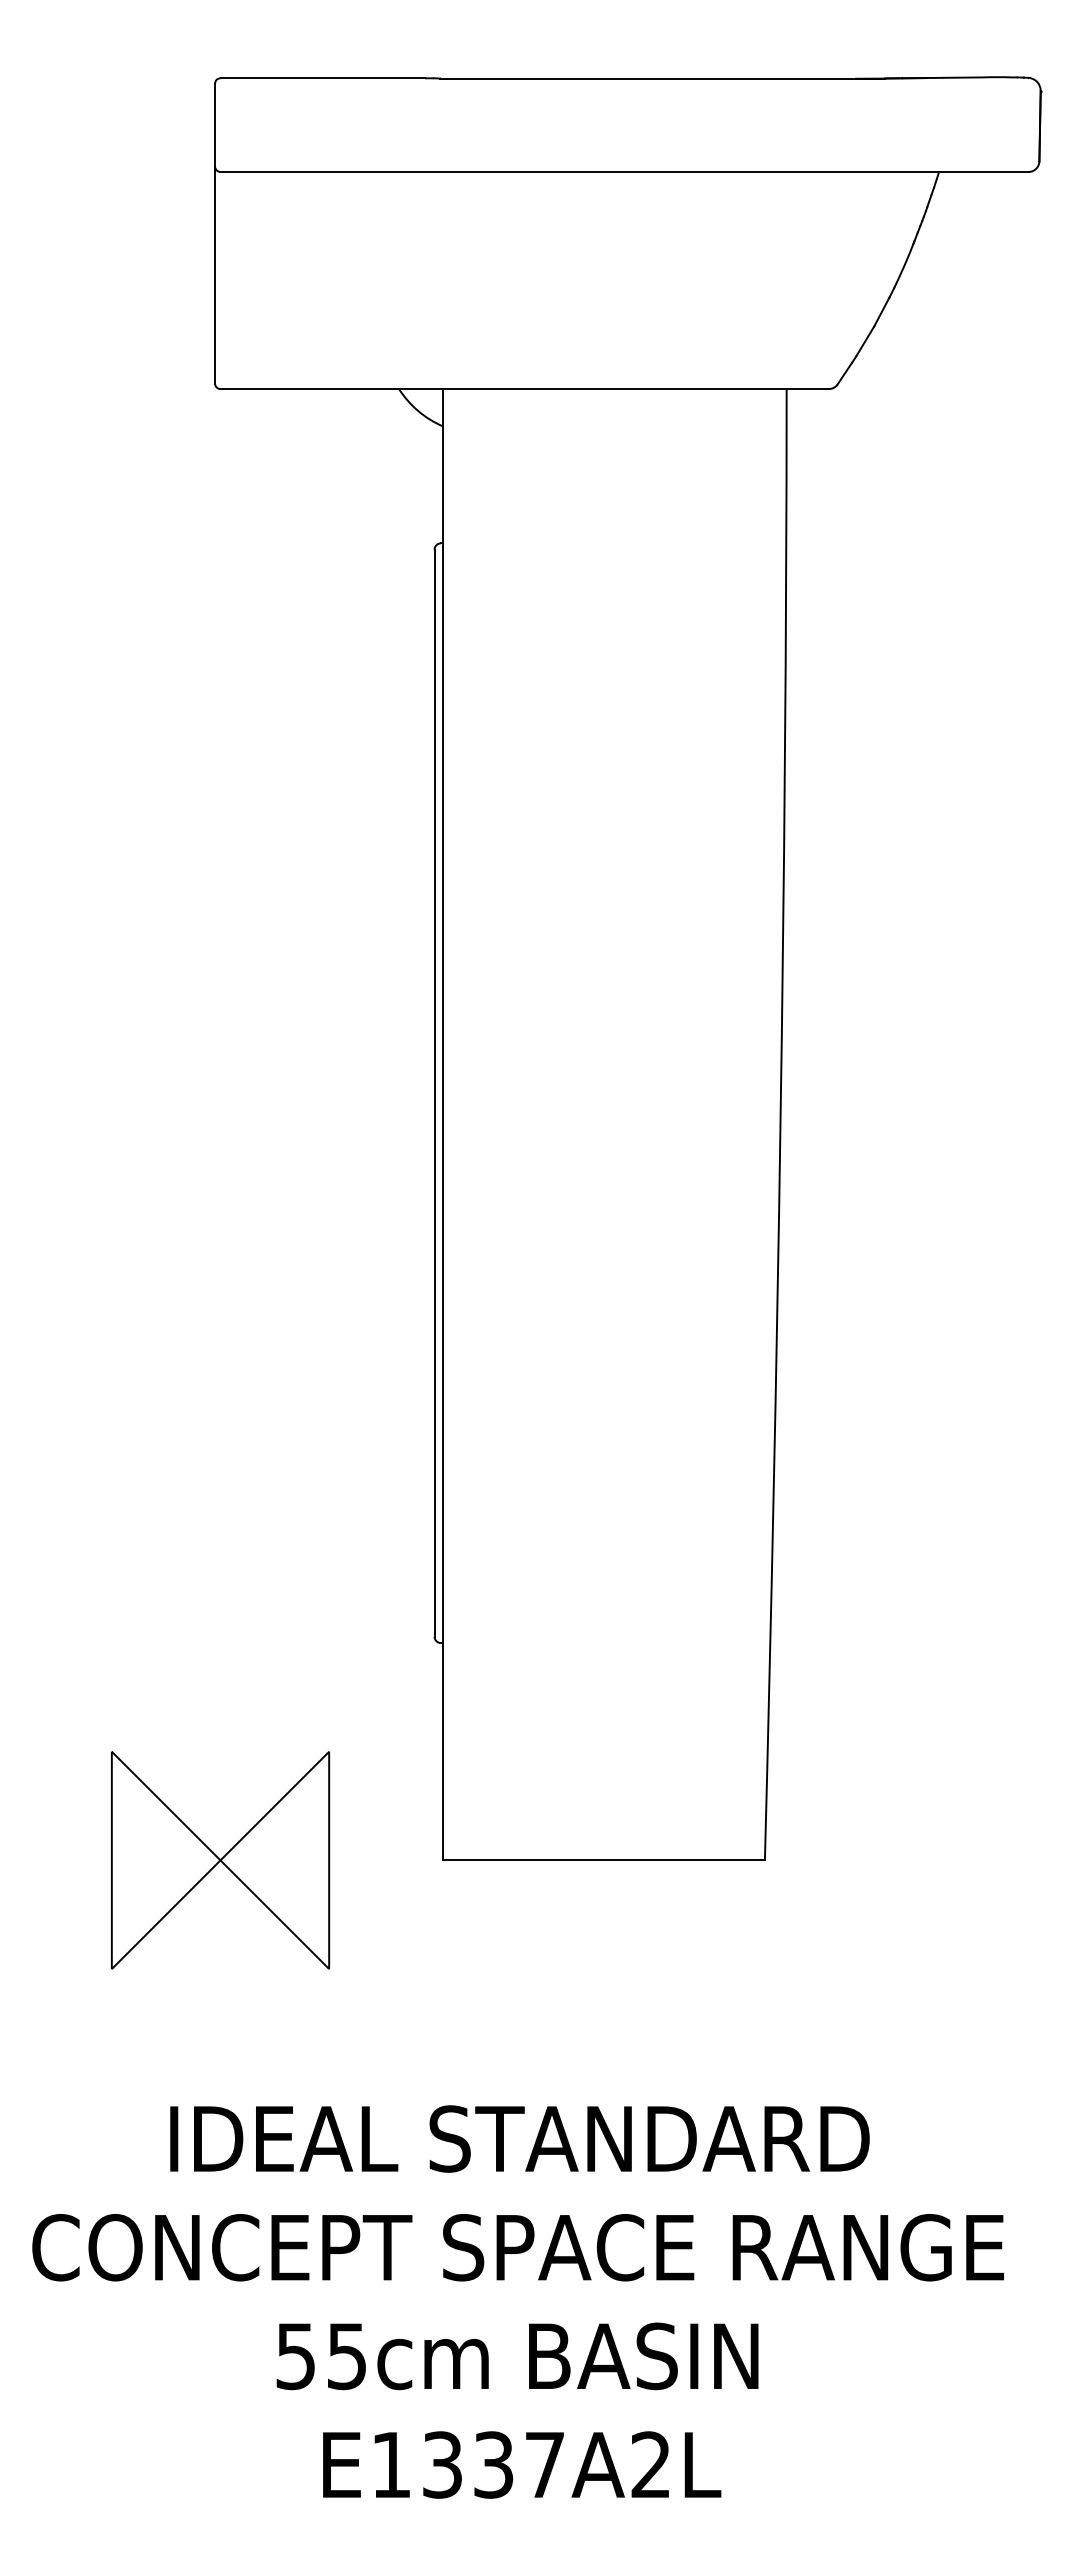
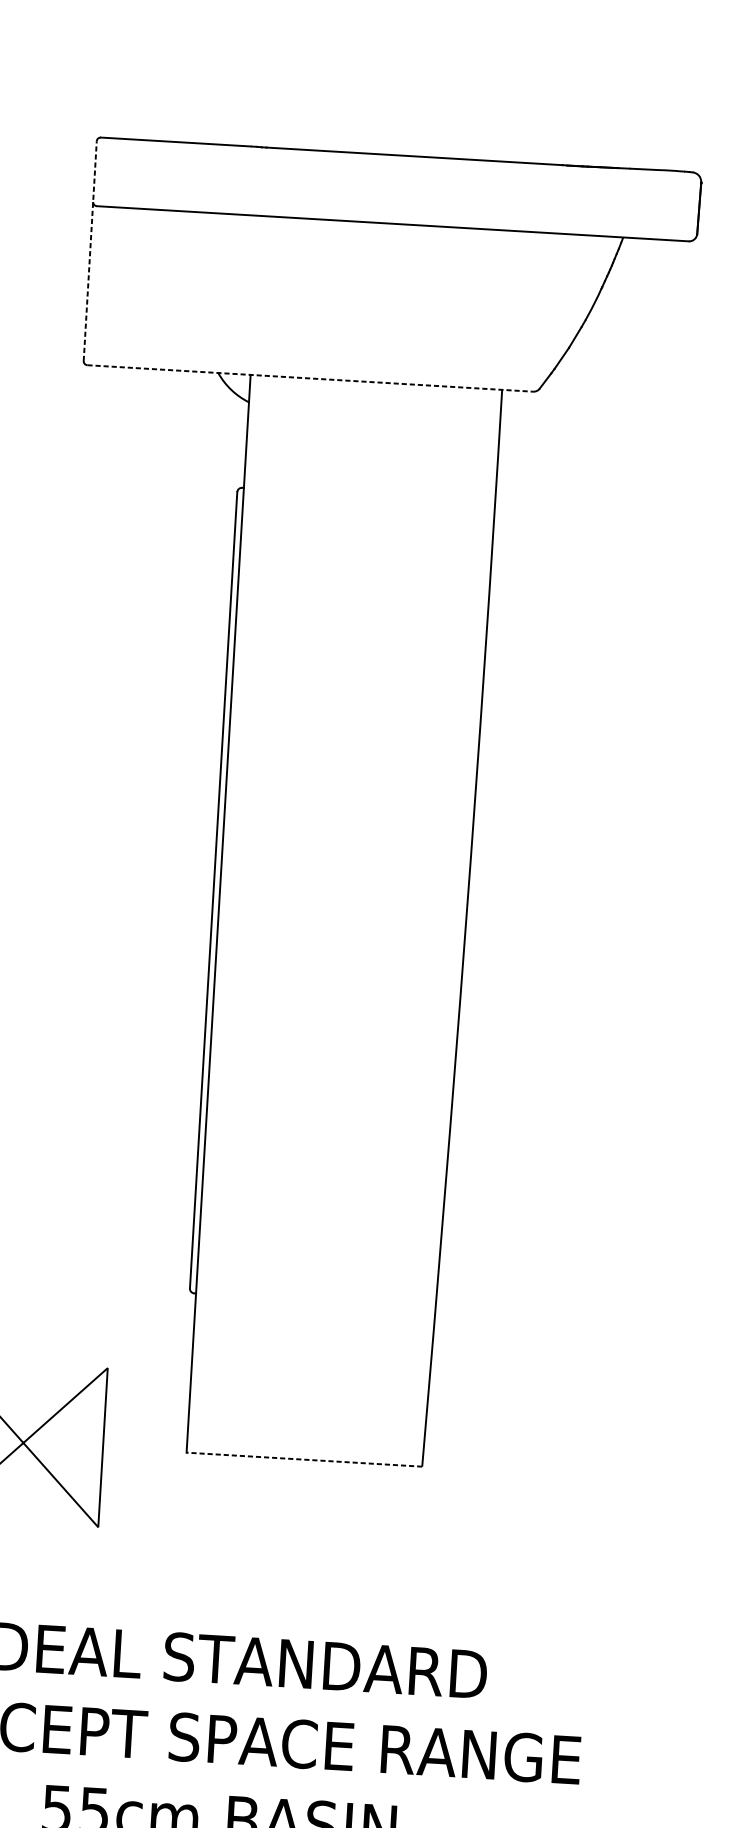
line: (215, 233) -> (90, 251), solid -> dashed
line: (525, 389) -> (310, 378), solid -> dashed
line: (604, 1860) -> (304, 1459), solid -> dashed

